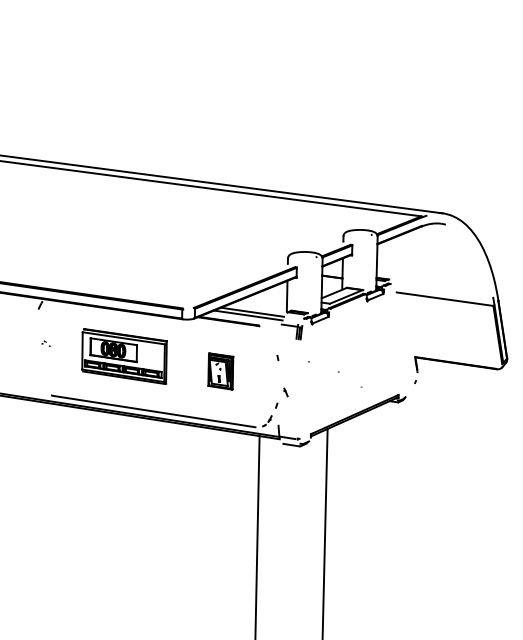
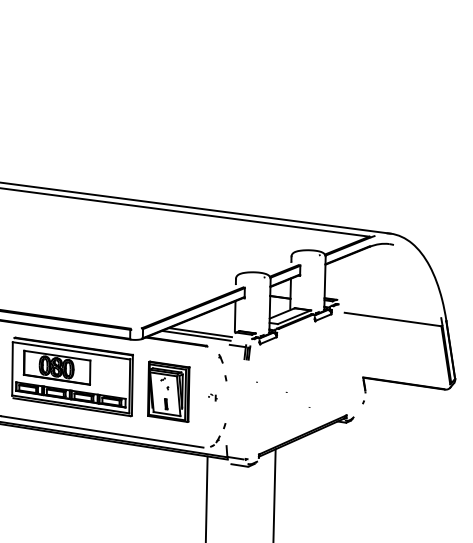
part: (124, 356) -> (72, 376), size x1.43
part: (220, 371) -> (168, 391), size x1.67
part: (264, 377) -> (212, 397), added
part: (285, 392) -> (220, 358), moved

